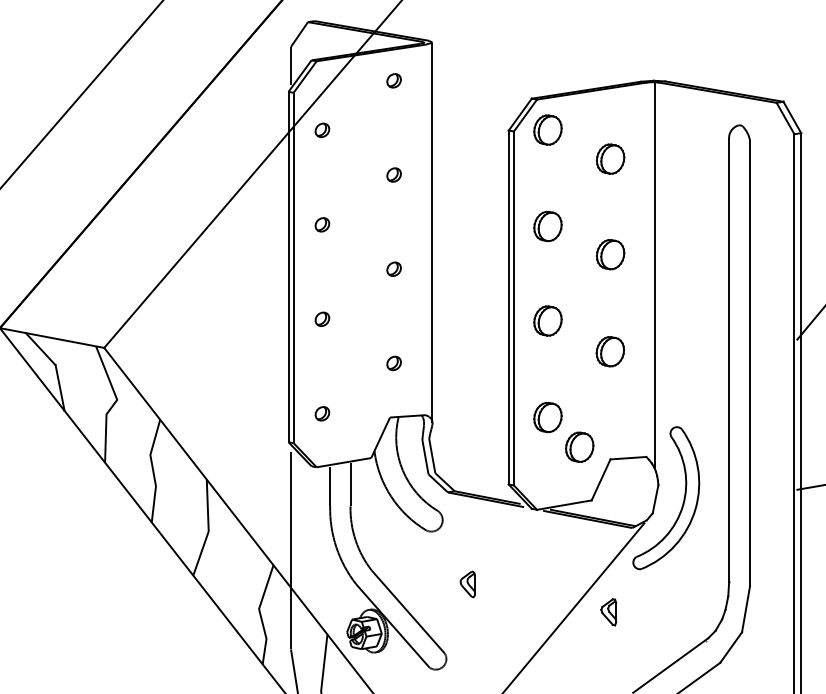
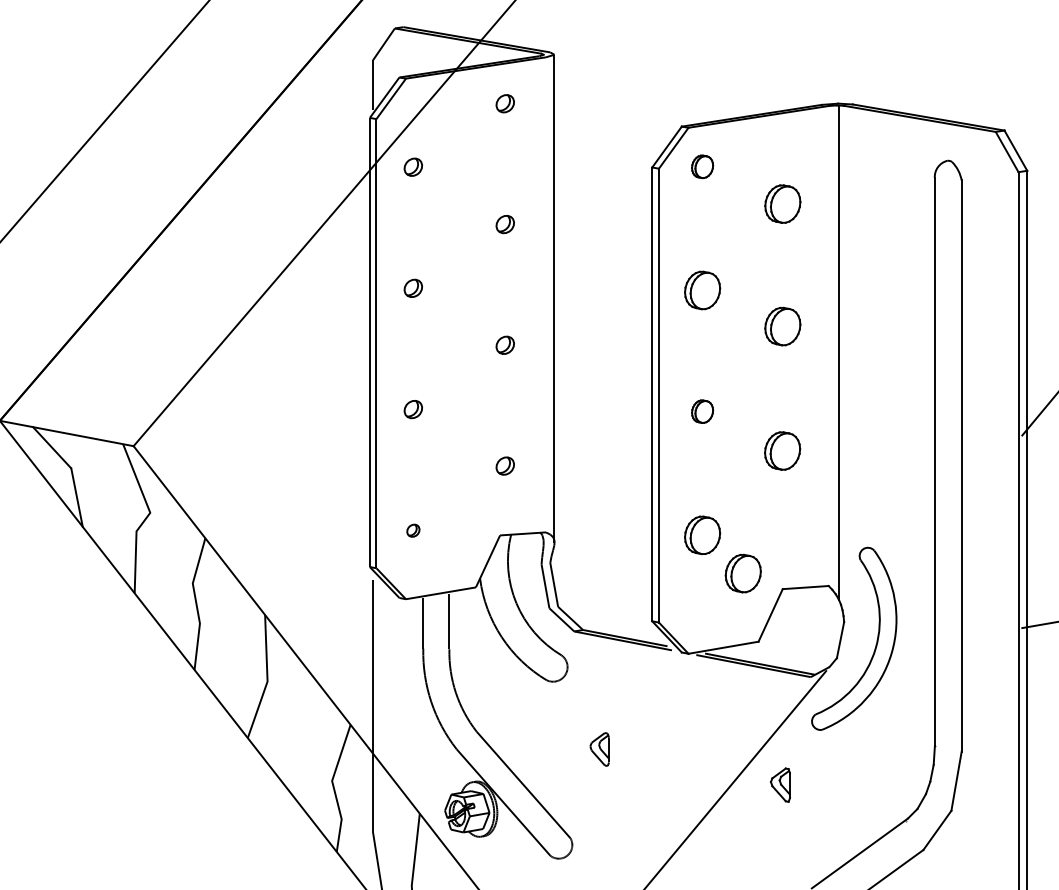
part: (547, 129) -> (701, 166), size x0.6
part: (547, 320) -> (701, 411), size x0.6
part: (322, 413) -> (413, 530), size x0.7

